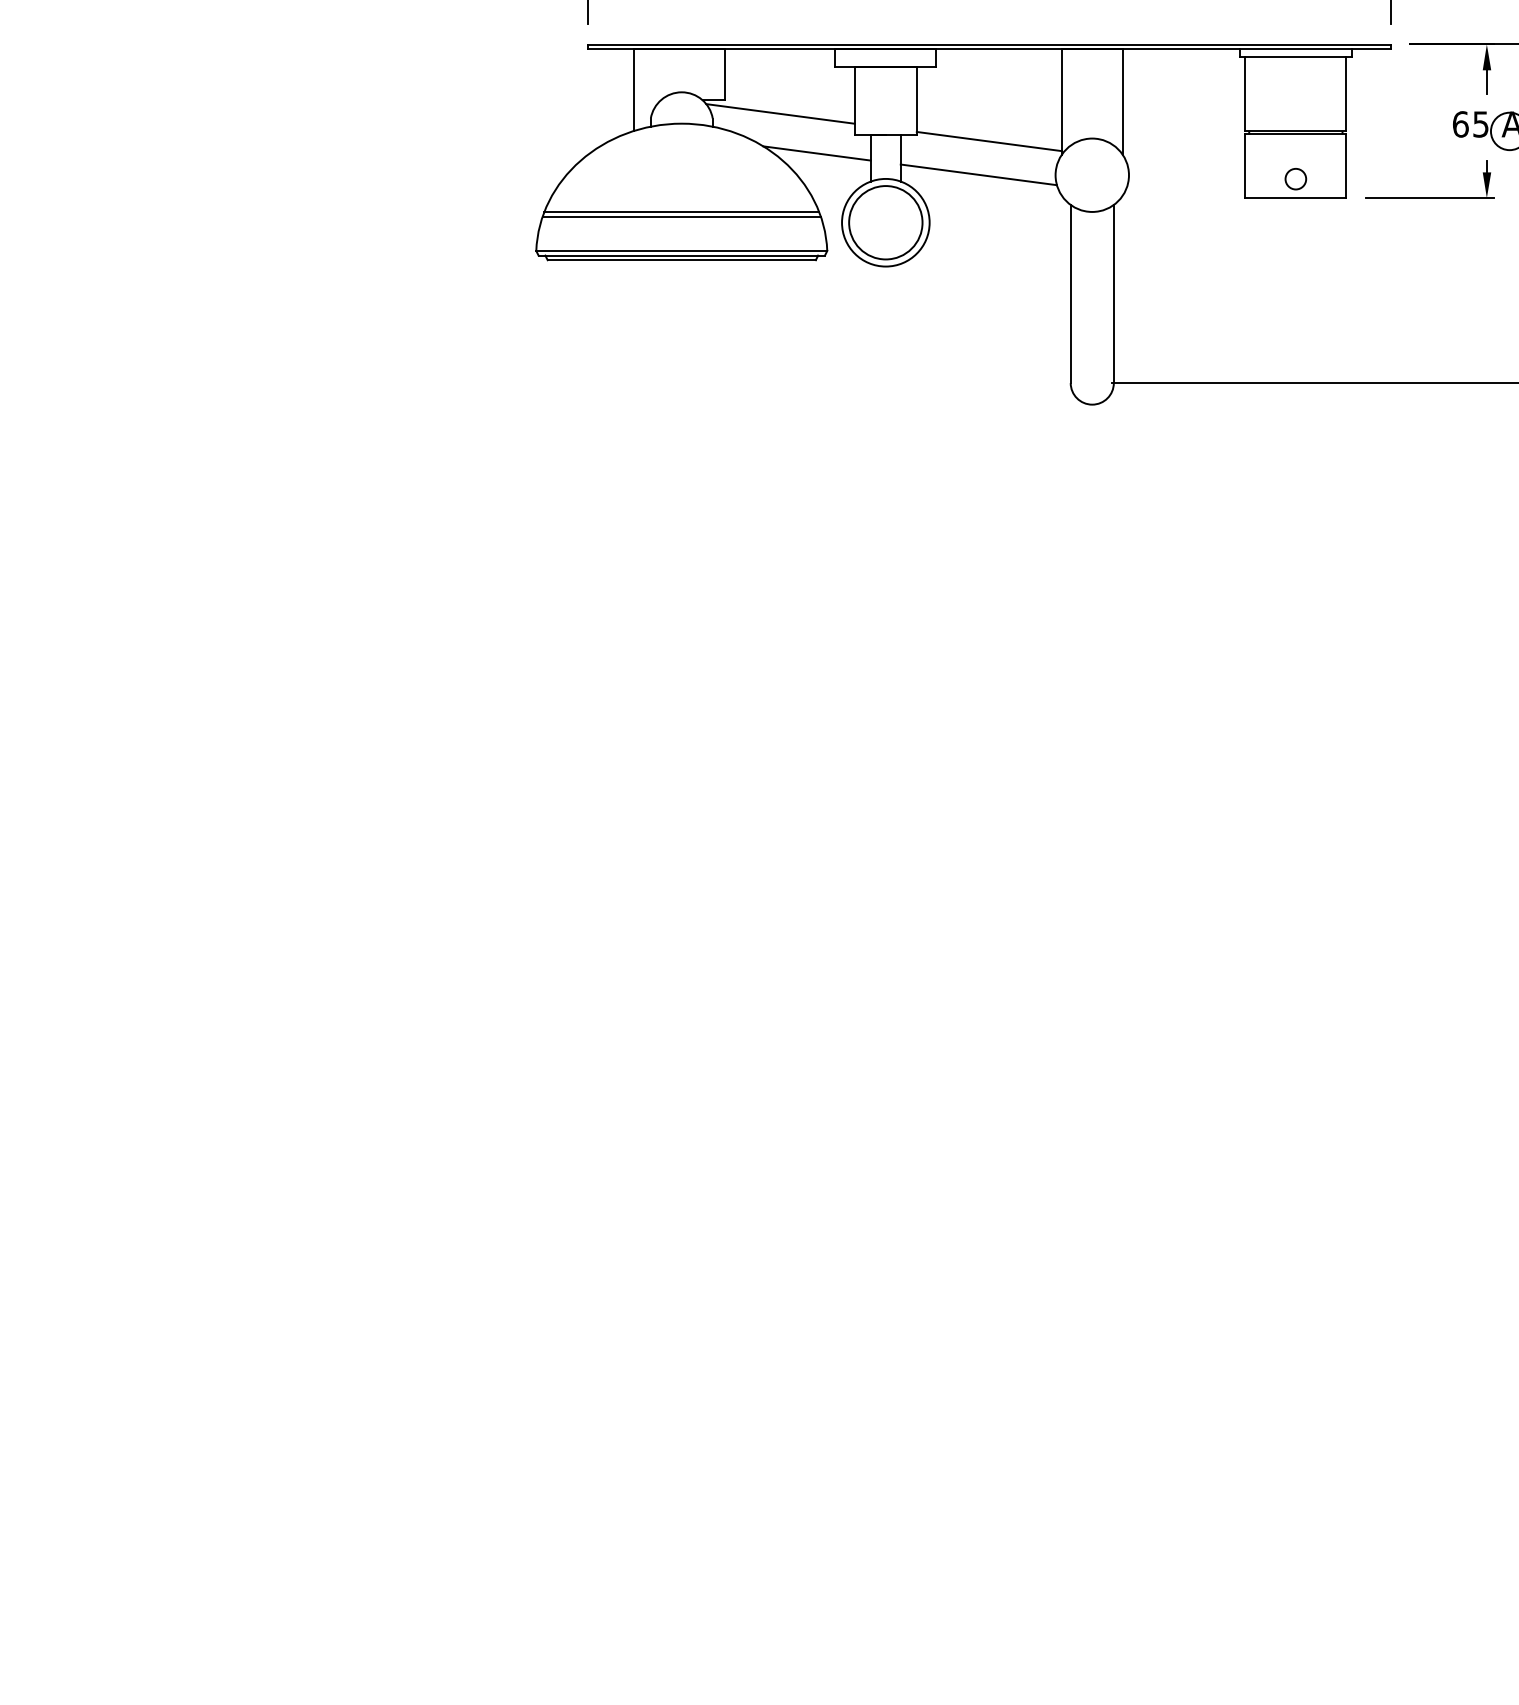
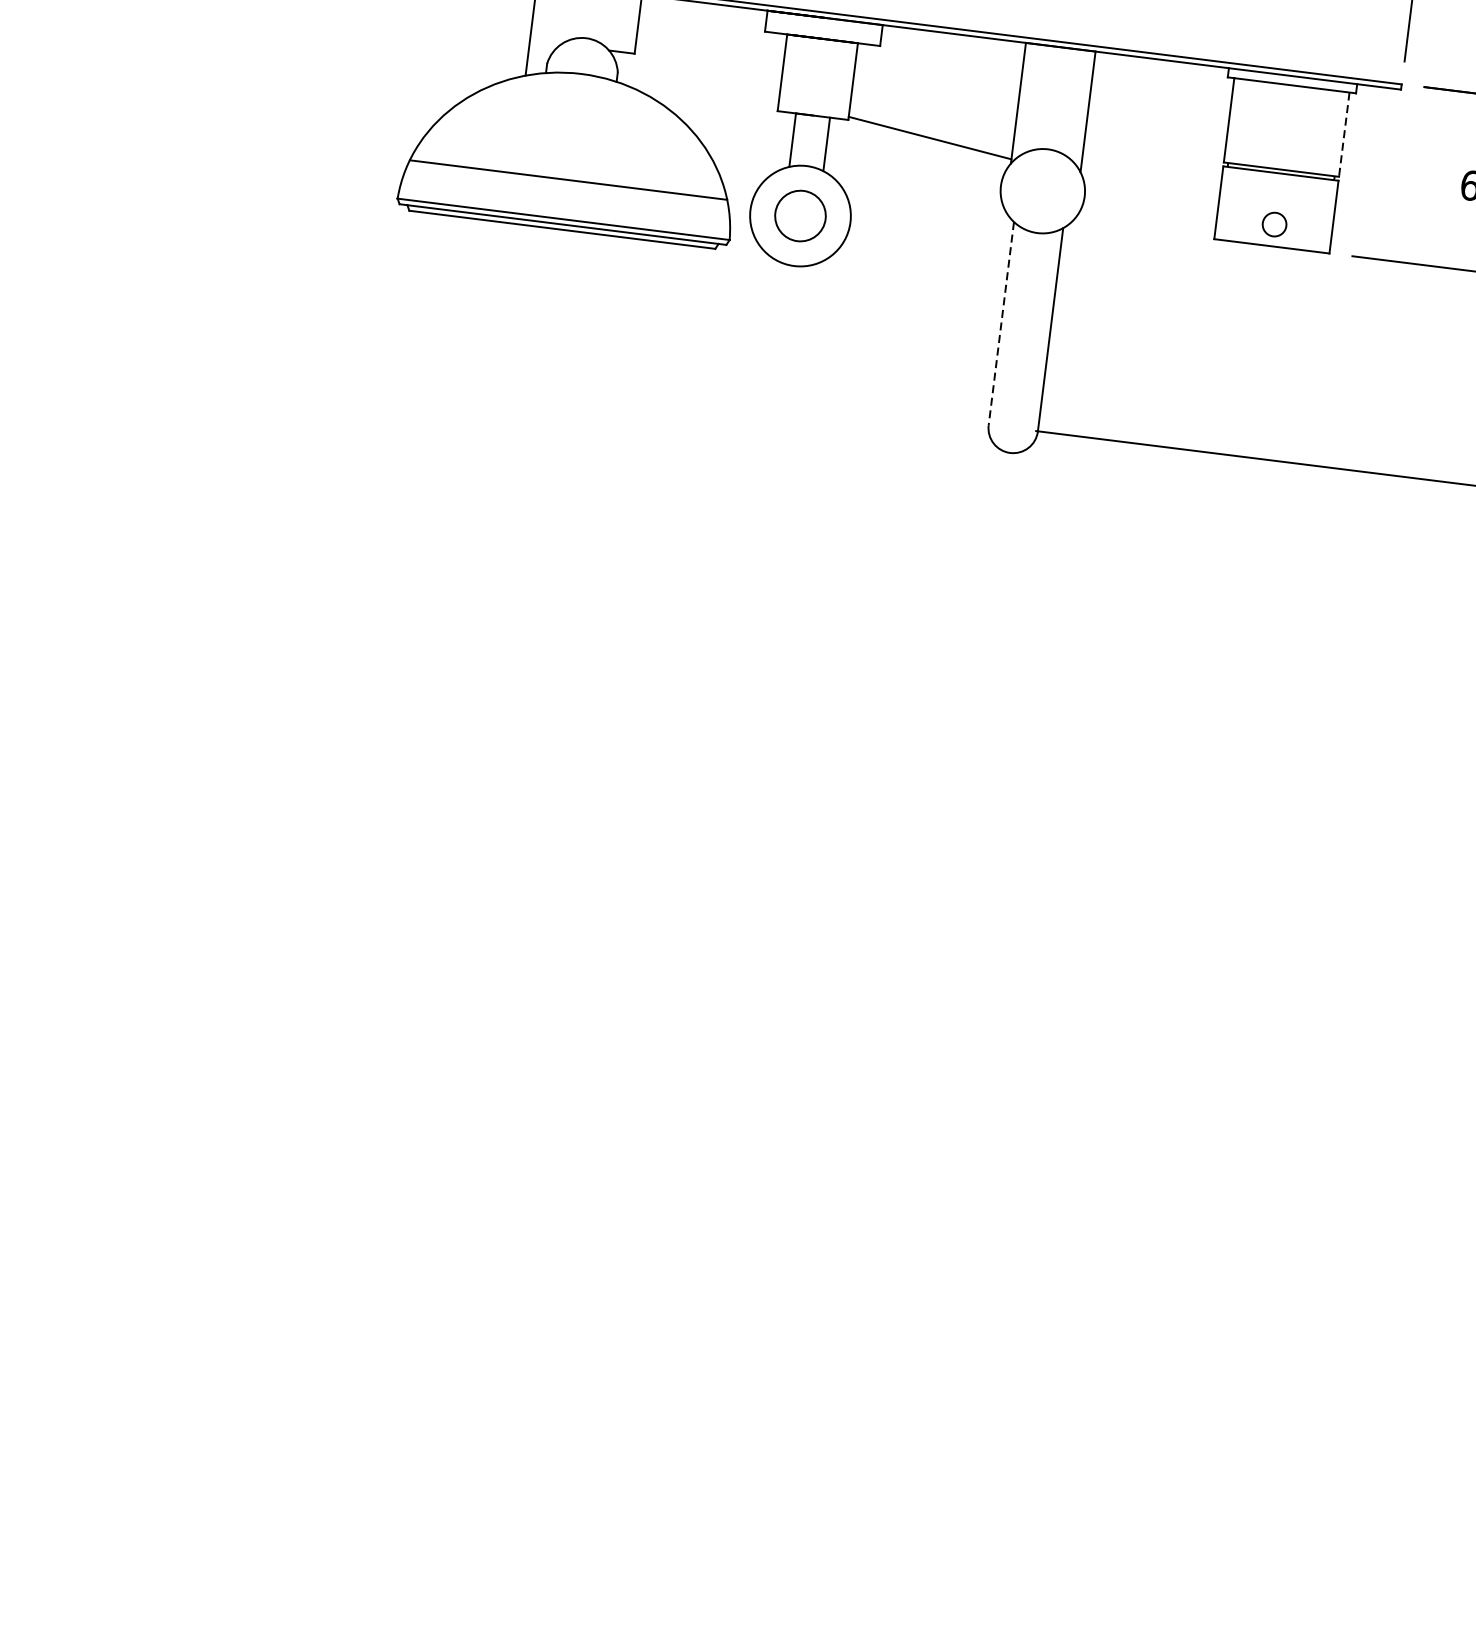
line: (1346, 94) -> (1344, 135), solid -> dashed
line: (780, 113) -> (695, 76), removed
line: (816, 153) -> (731, 127), removed
line: (978, 174) -> (913, 174), removed
line: (681, 212) -> (568, 175), removed
circle: (885, 222) -> (800, 215), size x0.6
line: (1070, 294) -> (1001, 324), solid -> dashed

